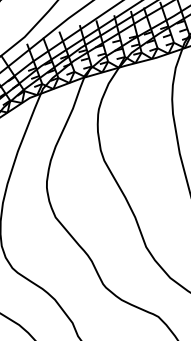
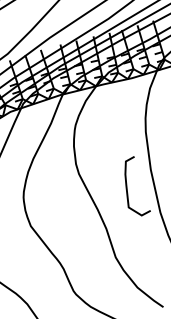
curve: (155, 170) -> (127, 185), added

